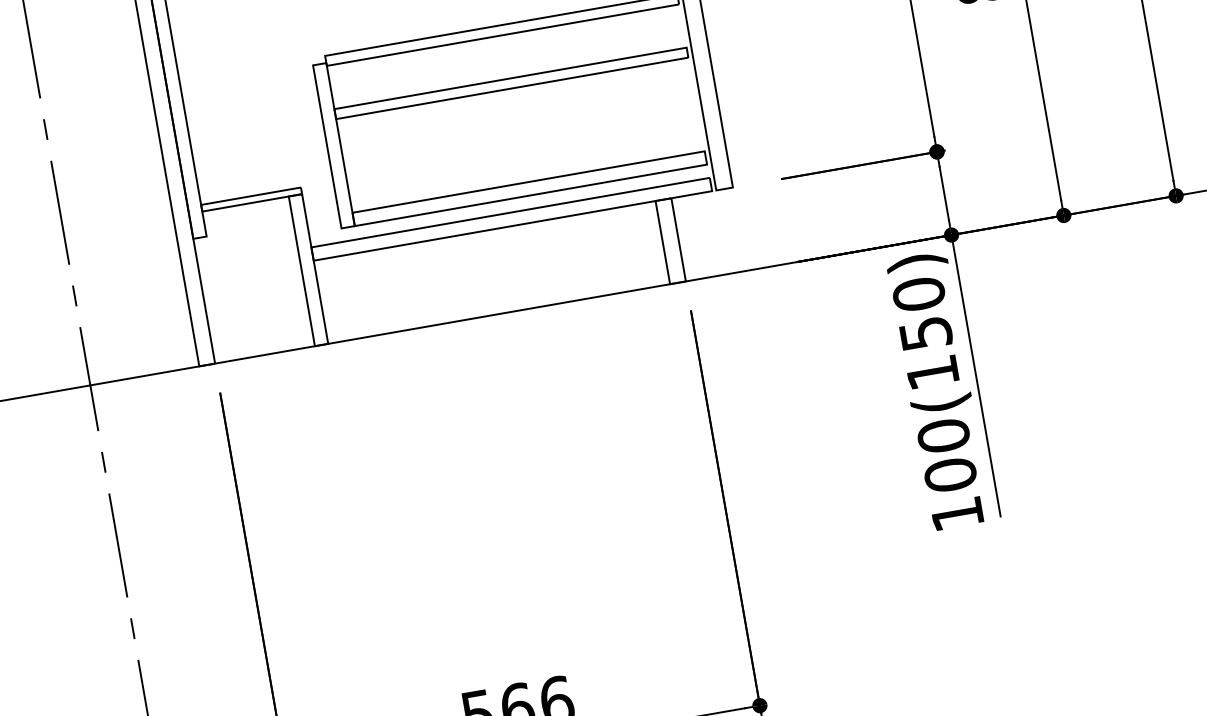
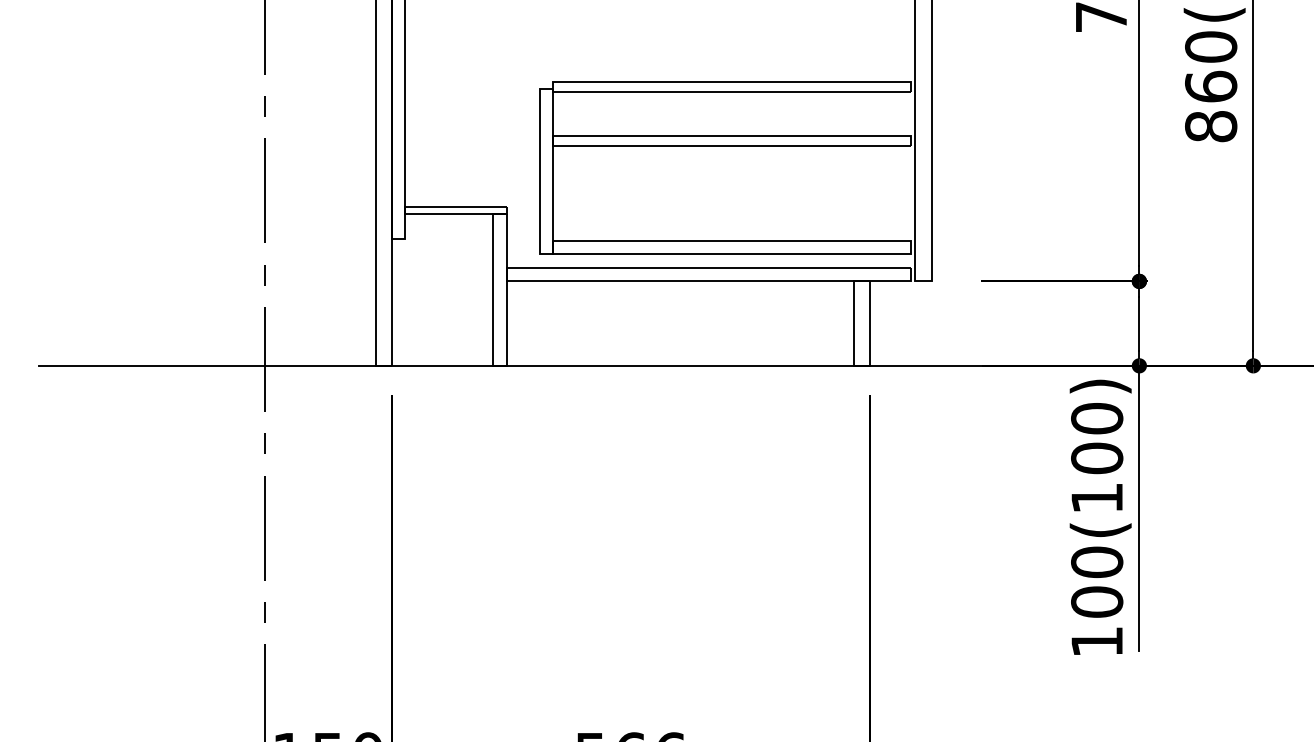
text: (926, 333) -> (1097, 458), 100(150) -> 100(100)

